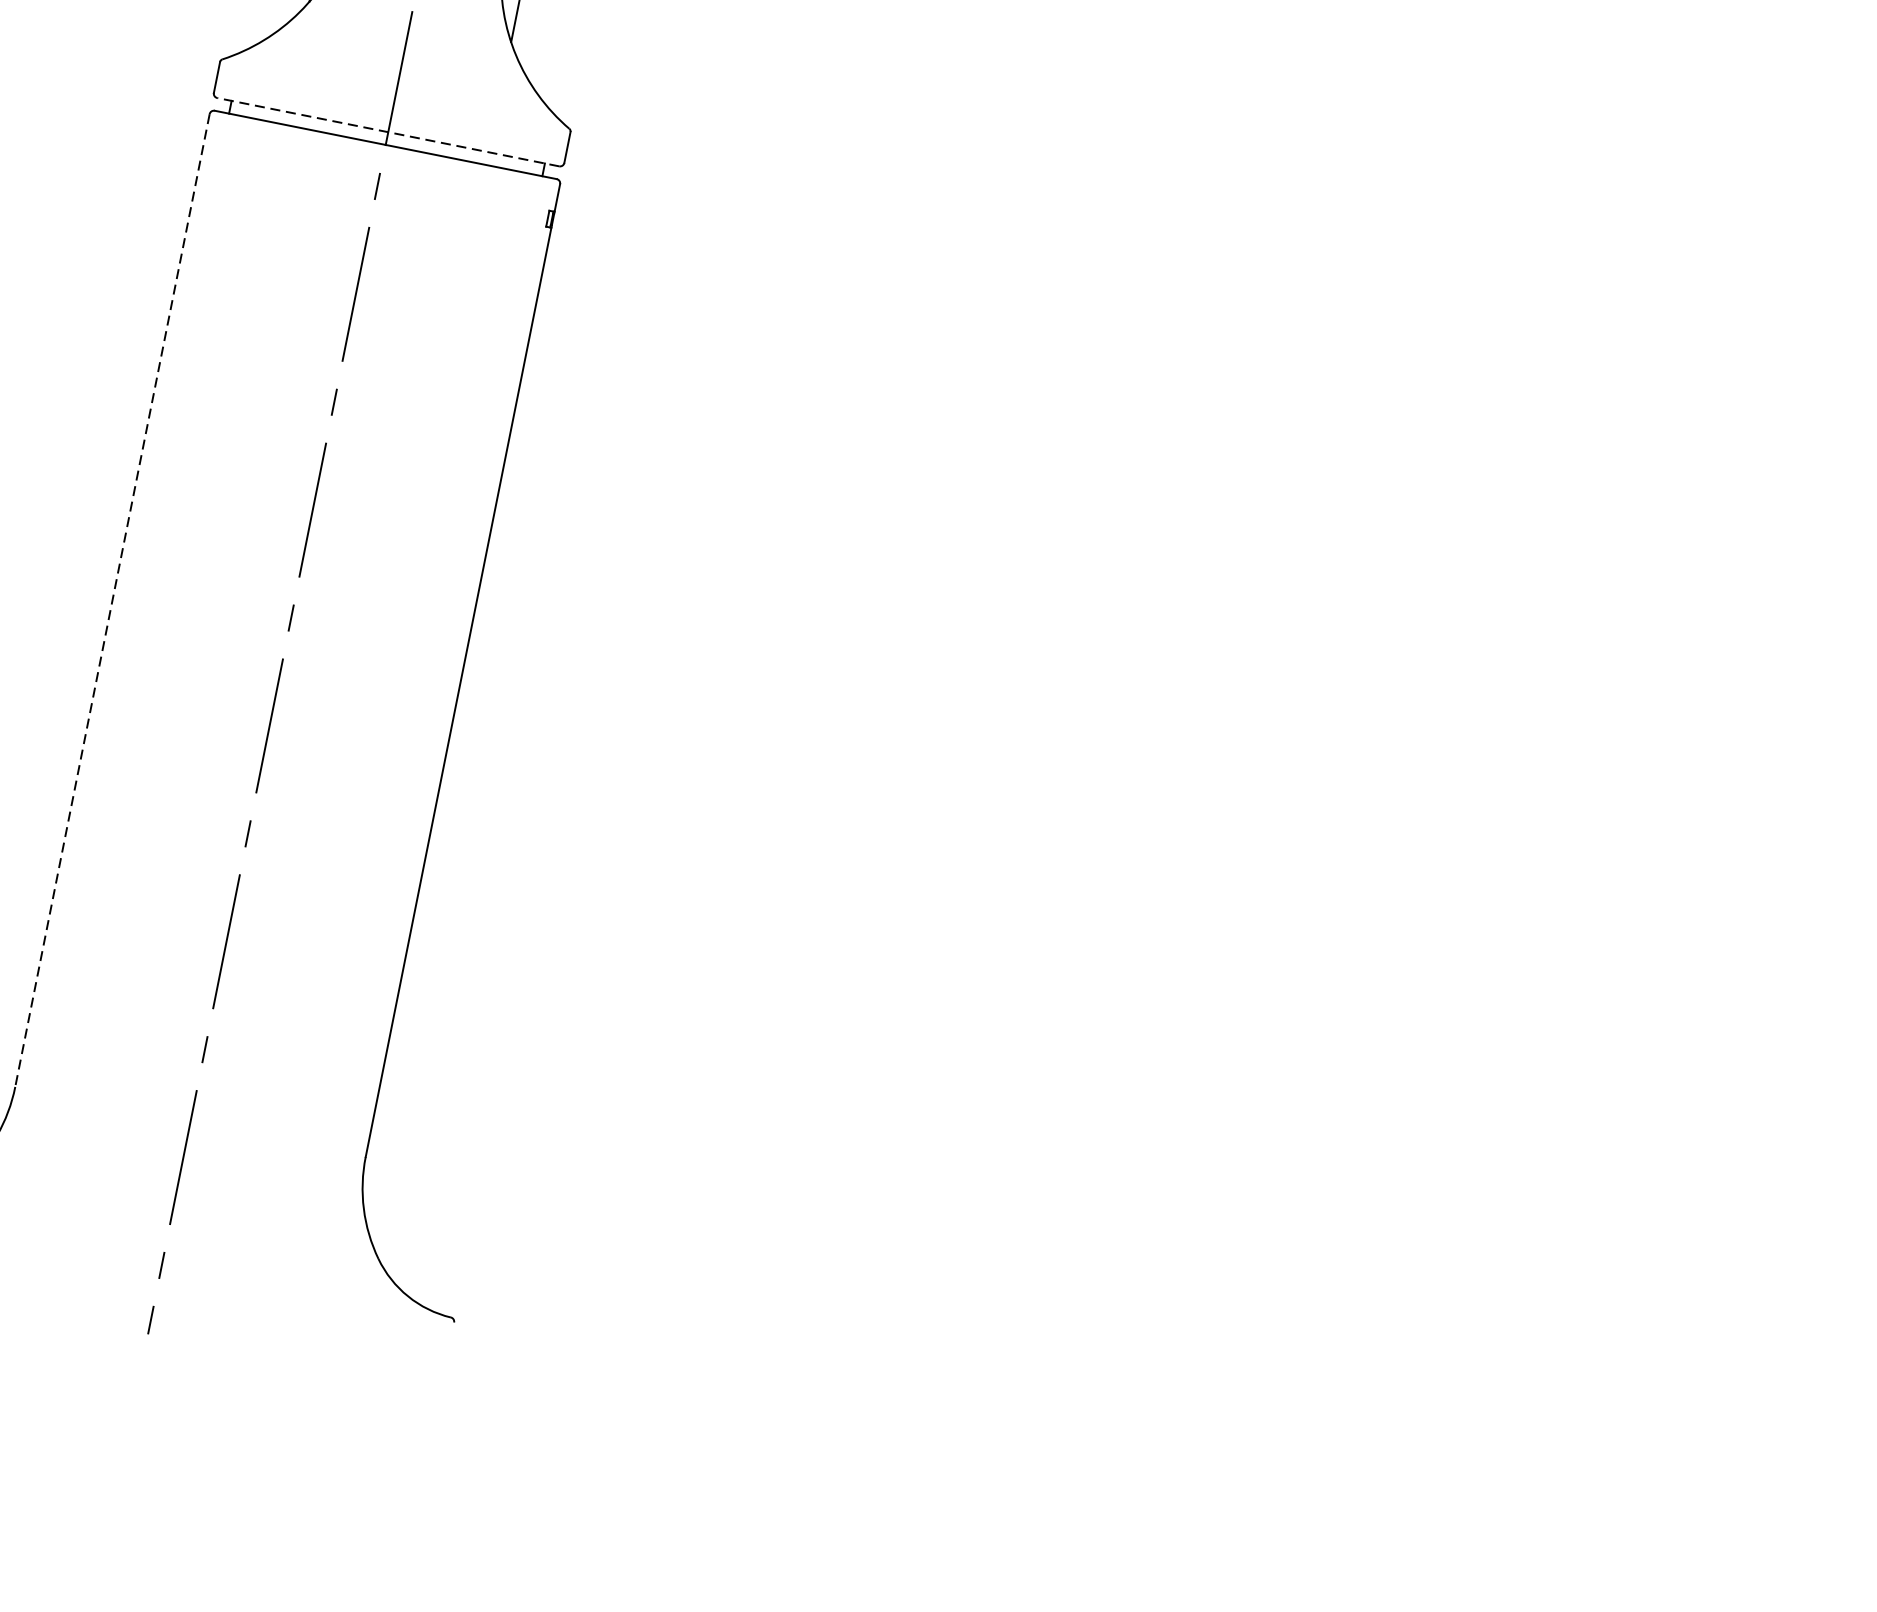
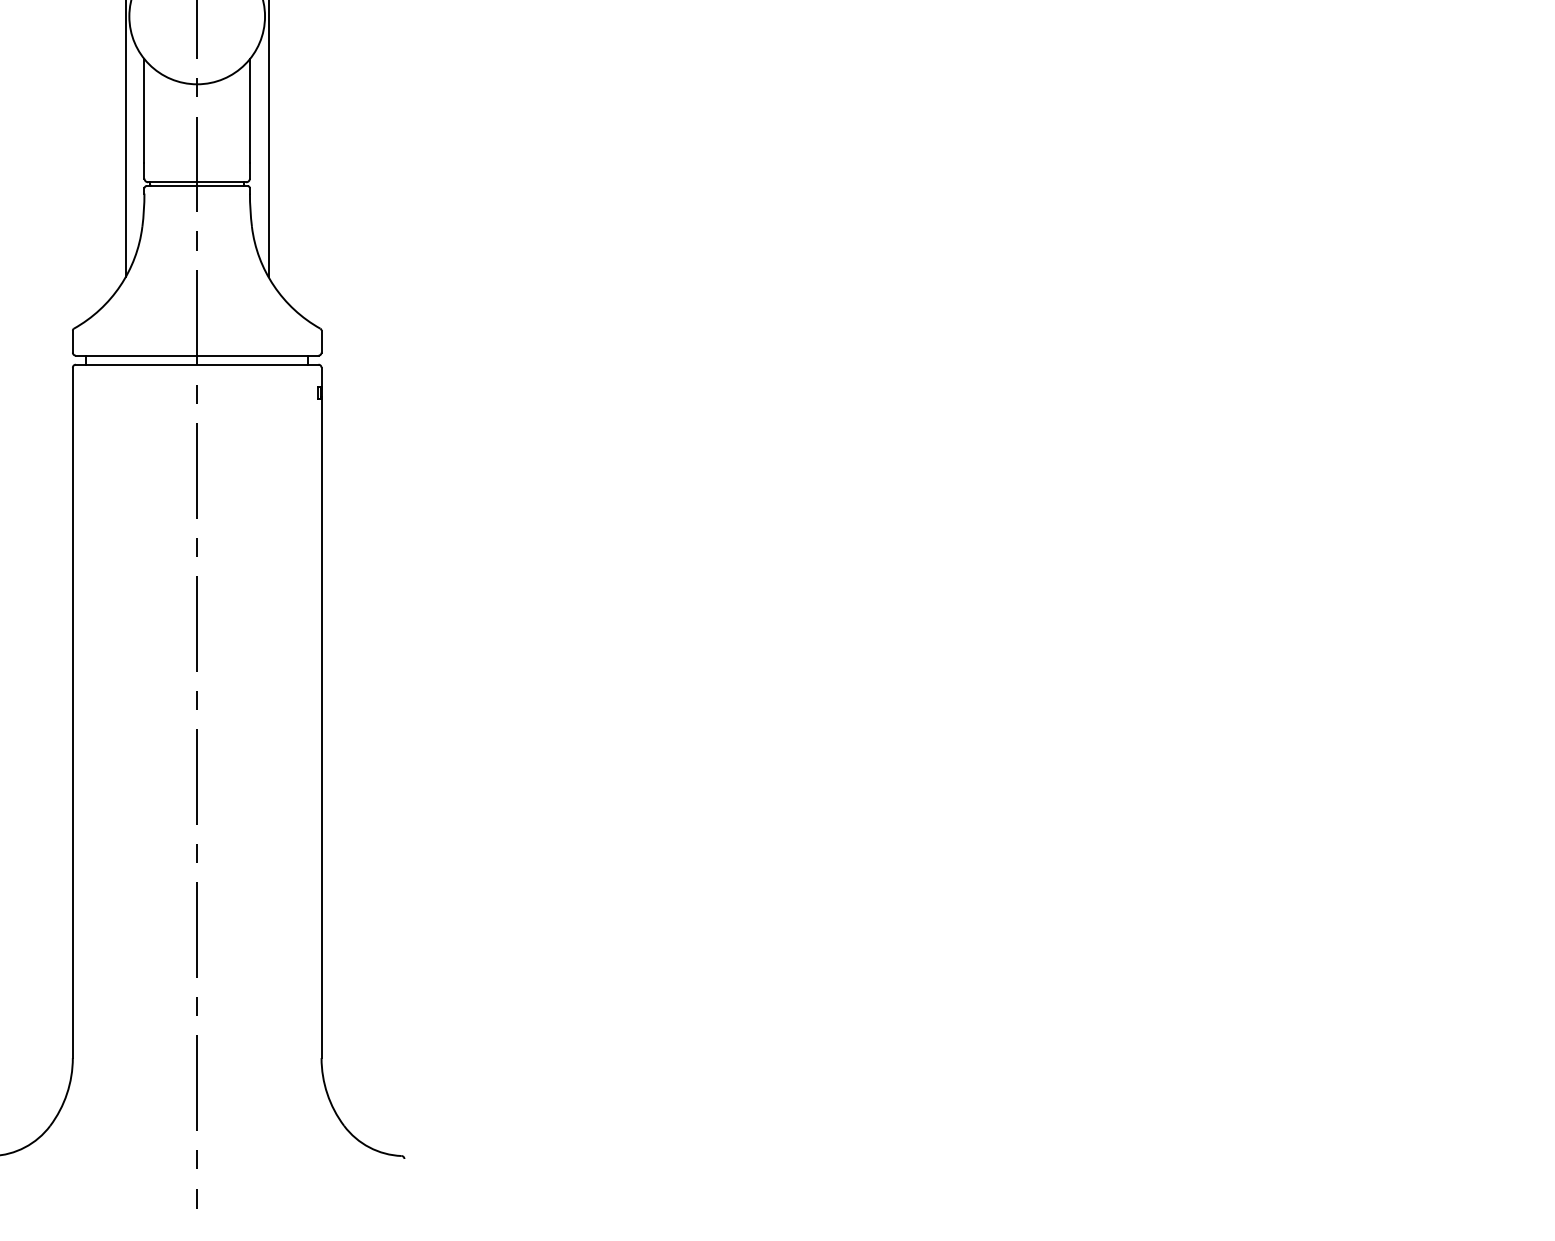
line: (387, 131) -> (196, 355), dashed -> solid
line: (111, 601) -> (72, 713), dashed -> solid

